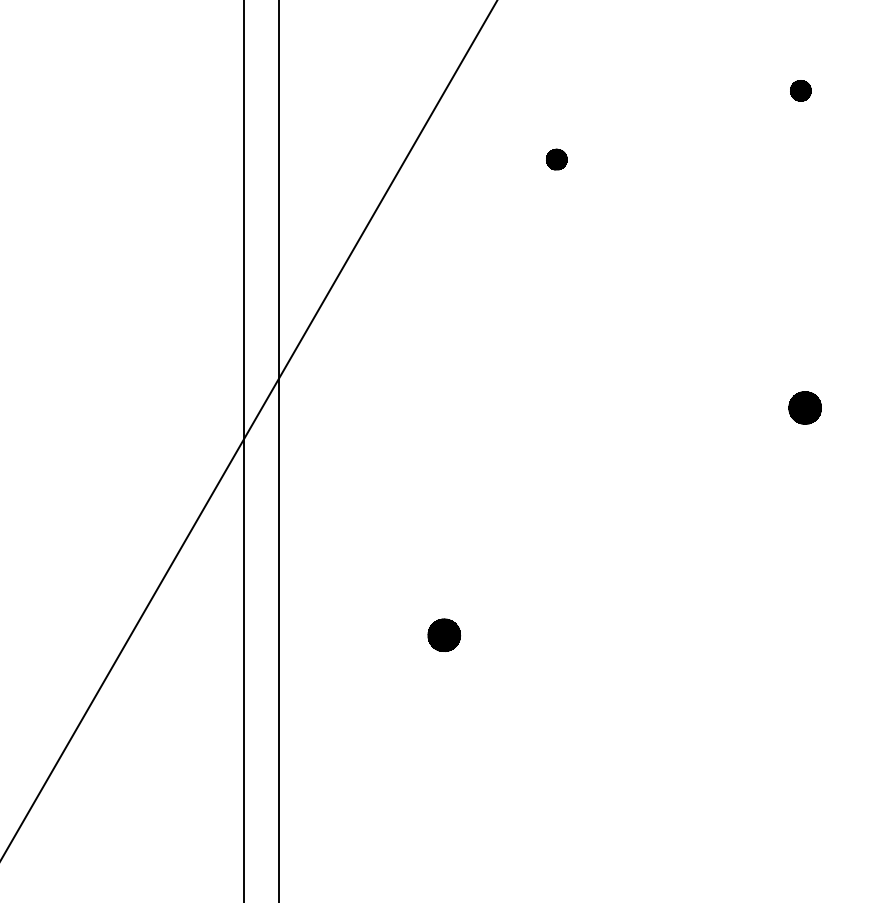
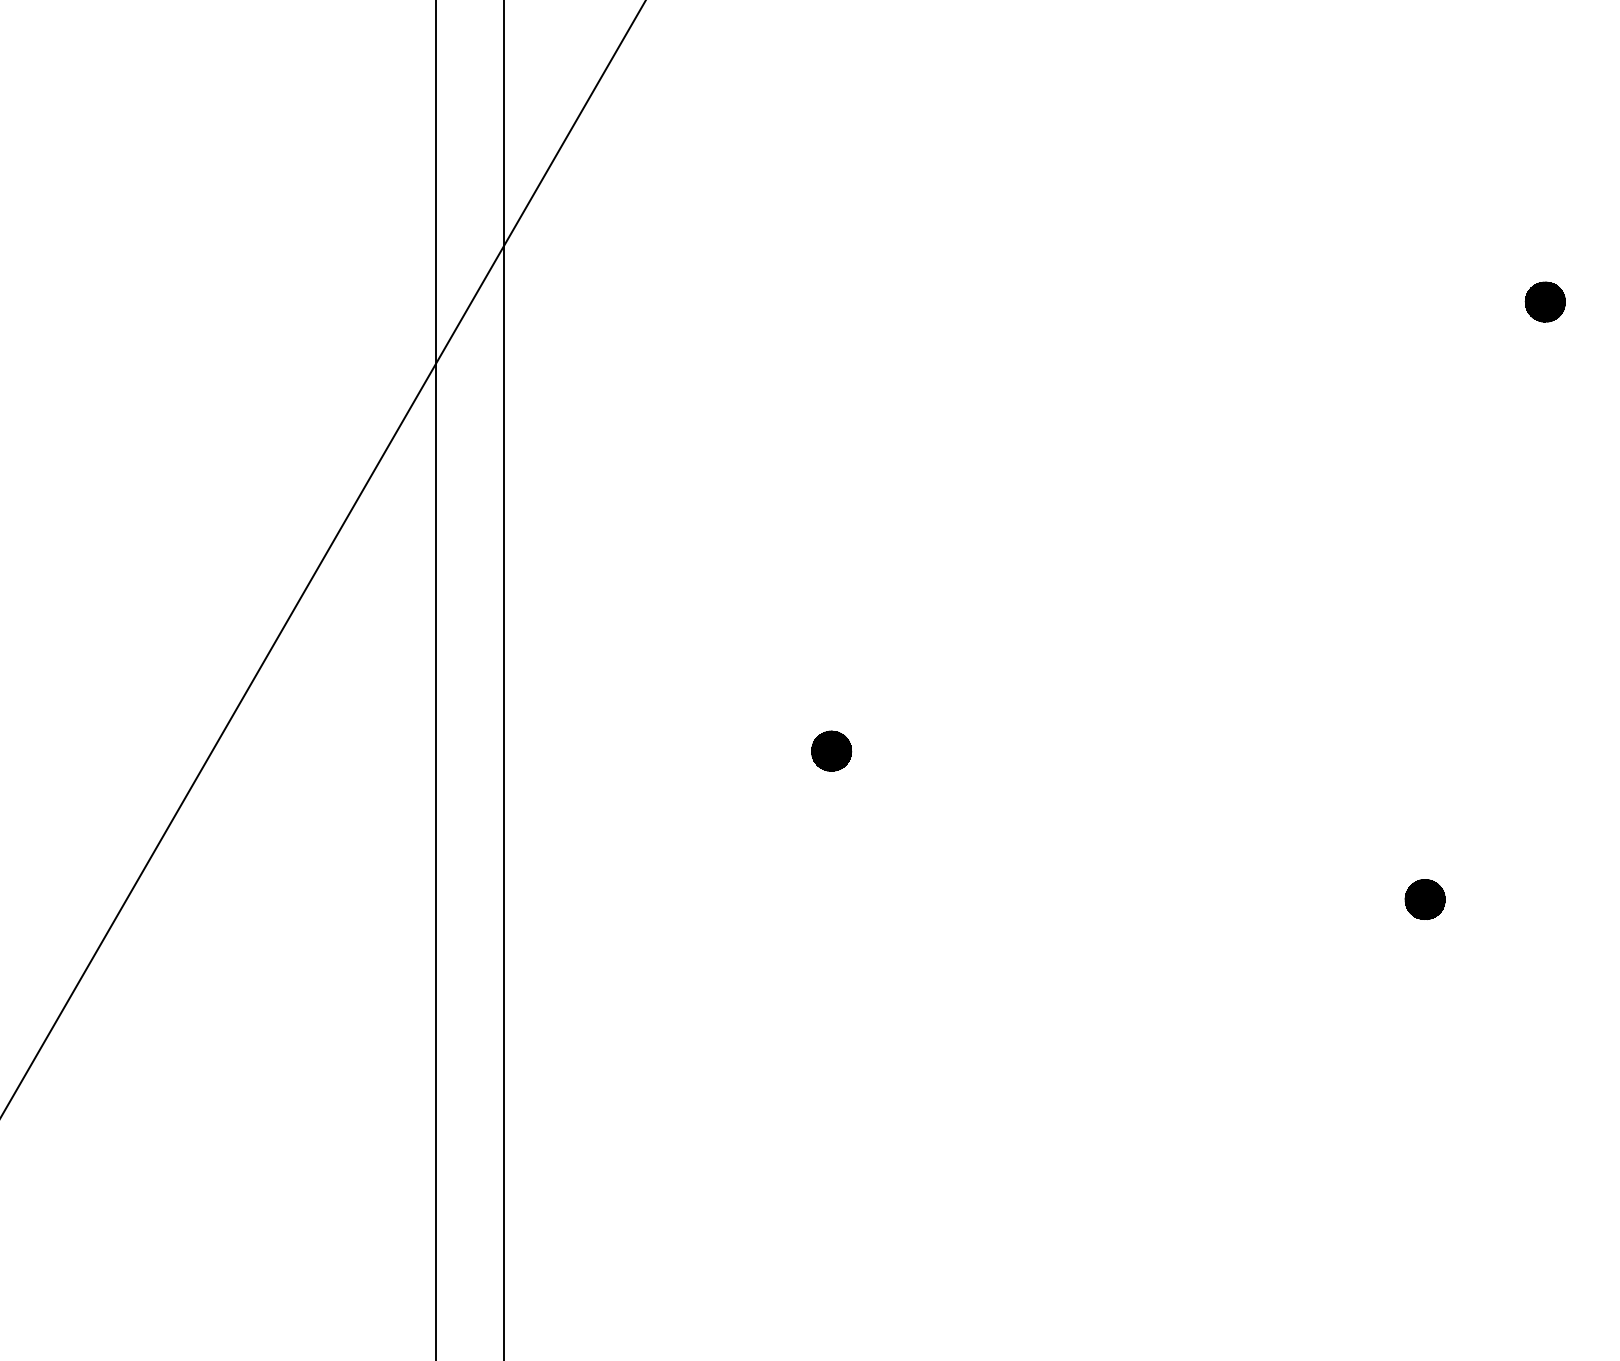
part: (805, 407) -> (1545, 301), size x0.62
part: (443, 634) -> (830, 749), size x0.62
part: (744, 710) -> (1425, 900), added

